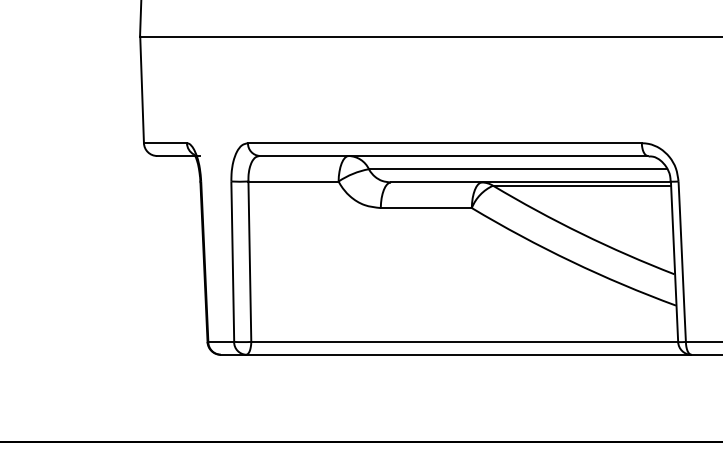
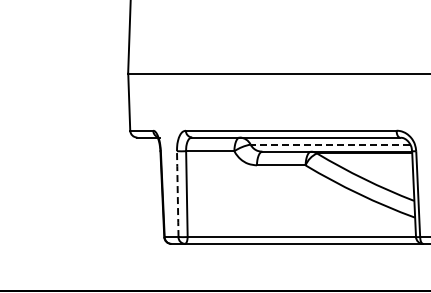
line: (518, 168) -> (330, 144), solid -> dashed
line: (232, 262) -> (177, 194), solid -> dashed

